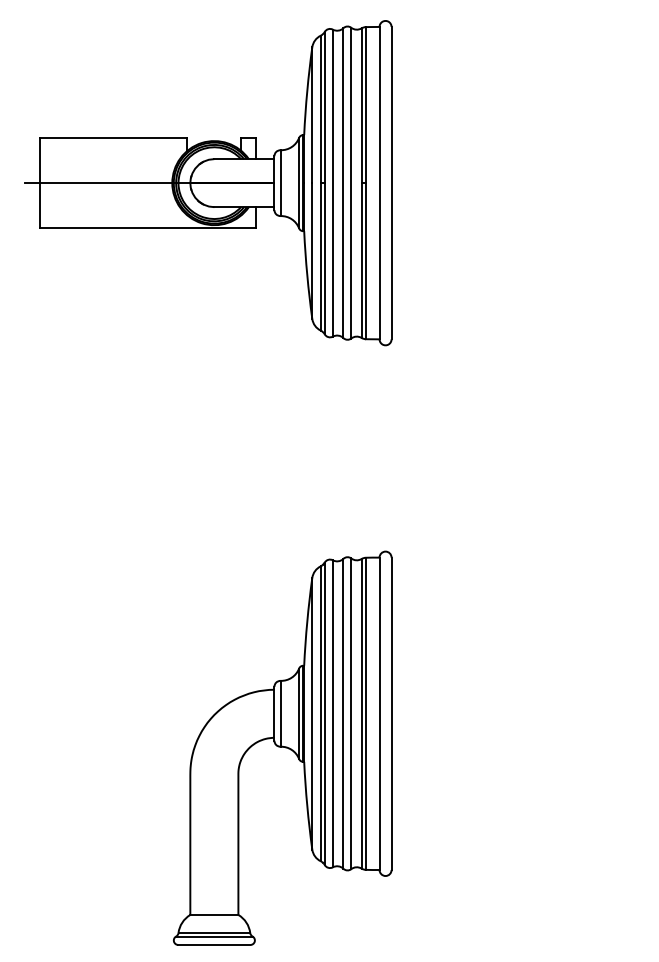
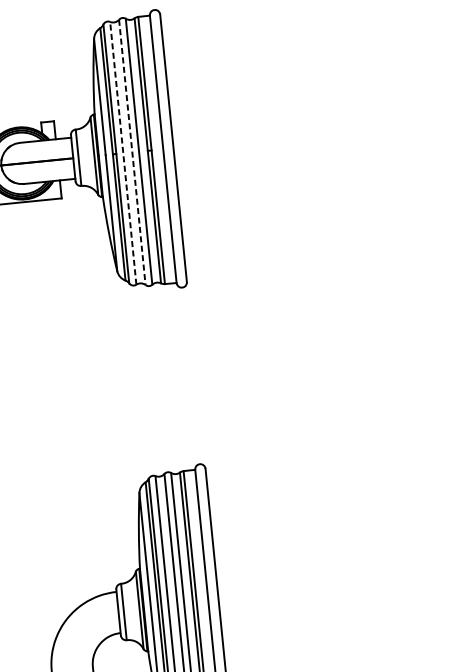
line: (332, 183) -> (123, 153), solid -> dashed
line: (343, 183) -> (132, 152), solid -> dashed

